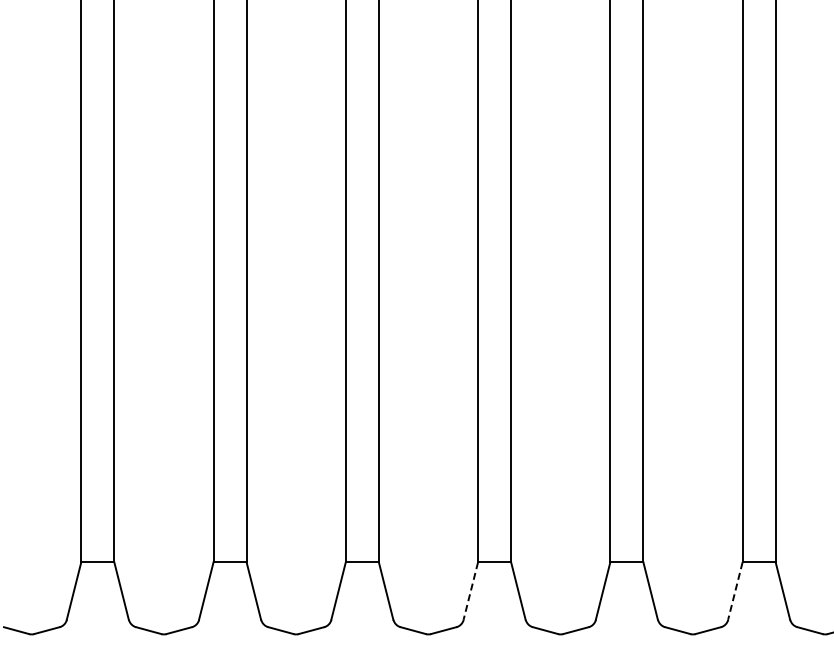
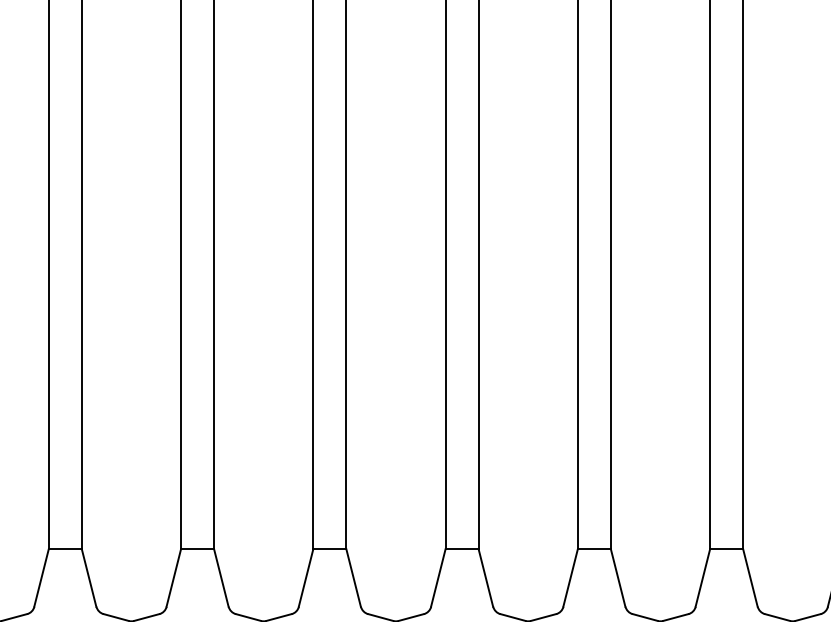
line: (470, 591) -> (438, 578), dashed -> solid
line: (735, 591) -> (703, 578), dashed -> solid

